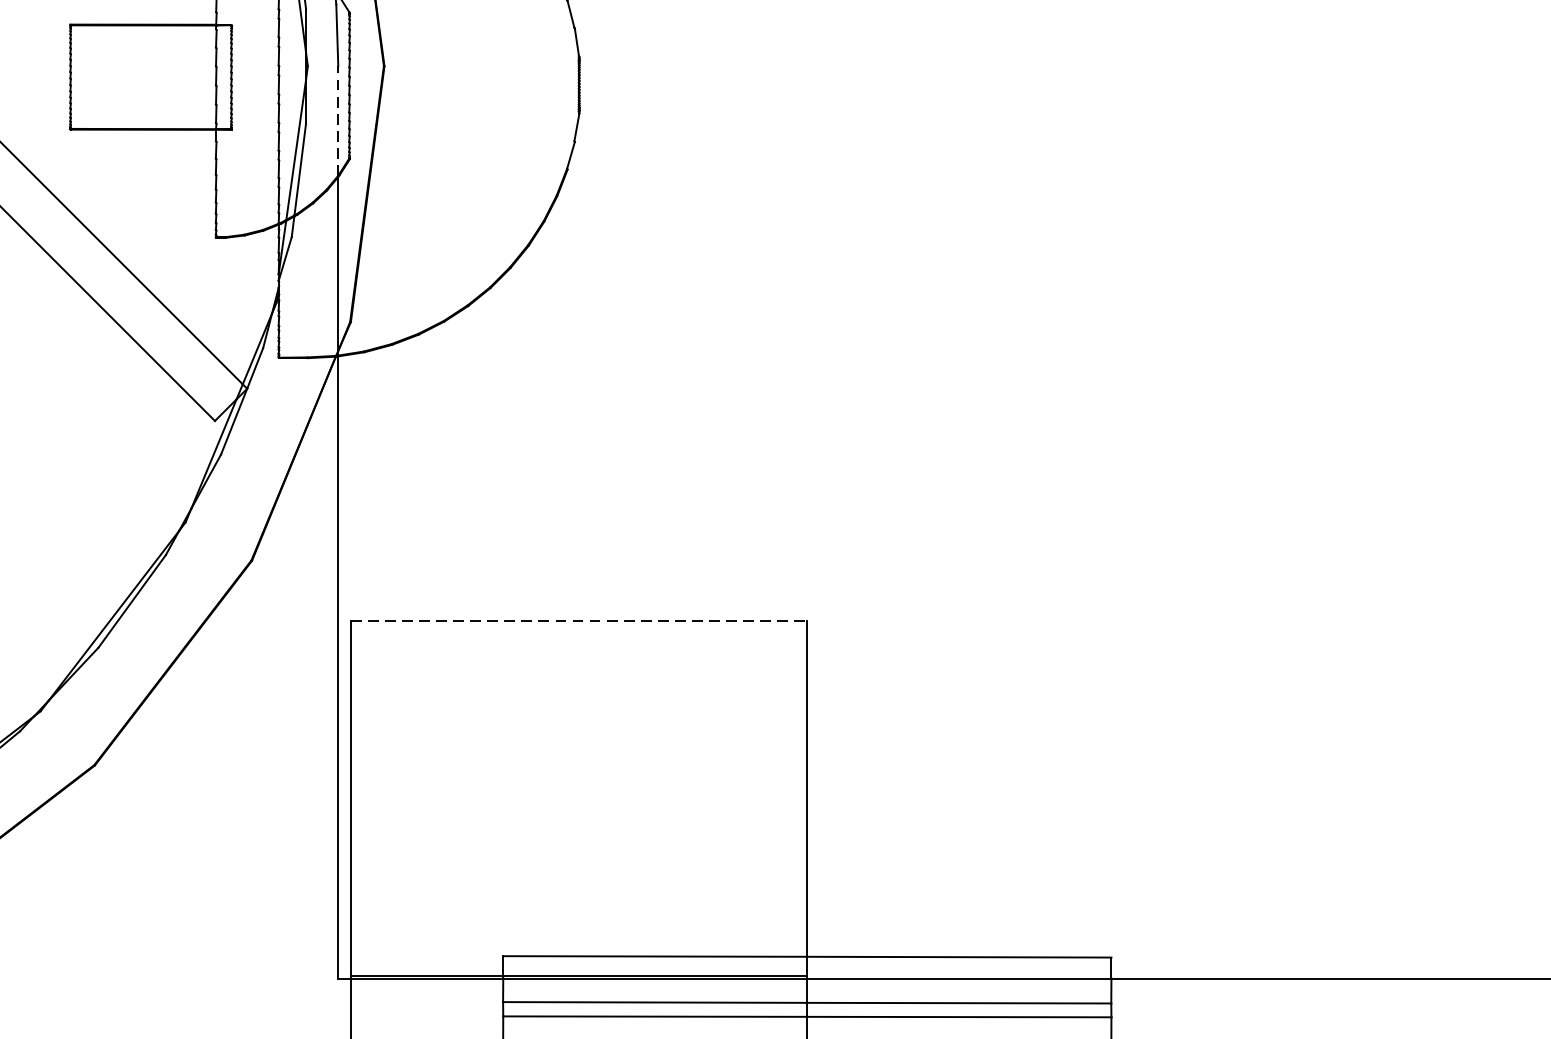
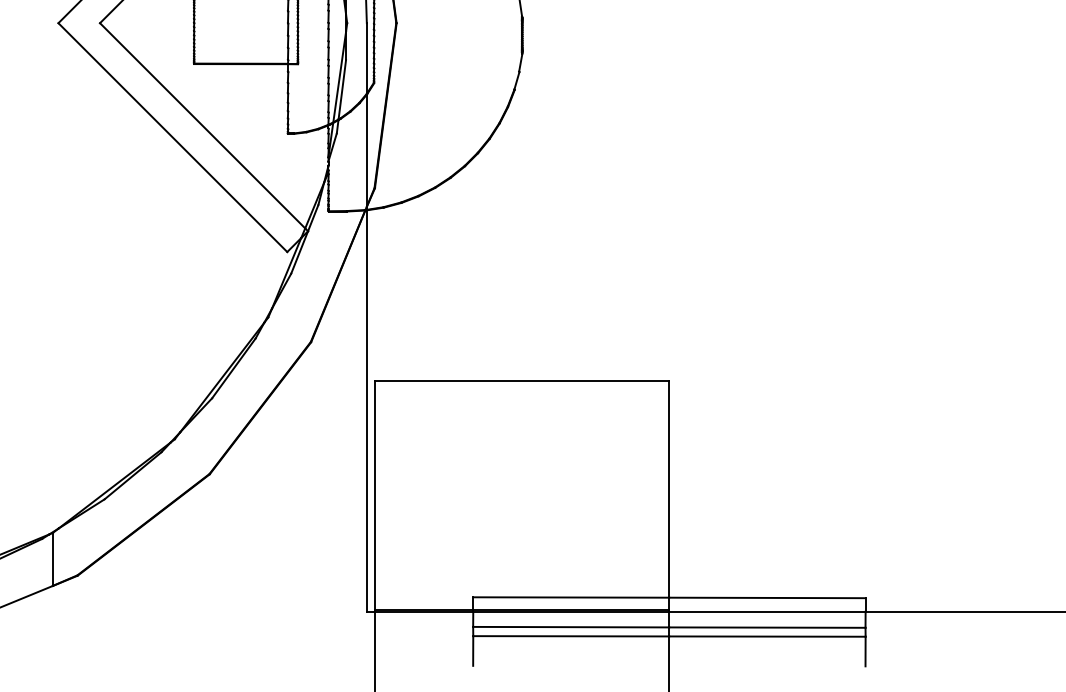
line: (337, 120) -> (366, 58), dashed -> solid
line: (579, 621) -> (522, 381), dashed -> solid

